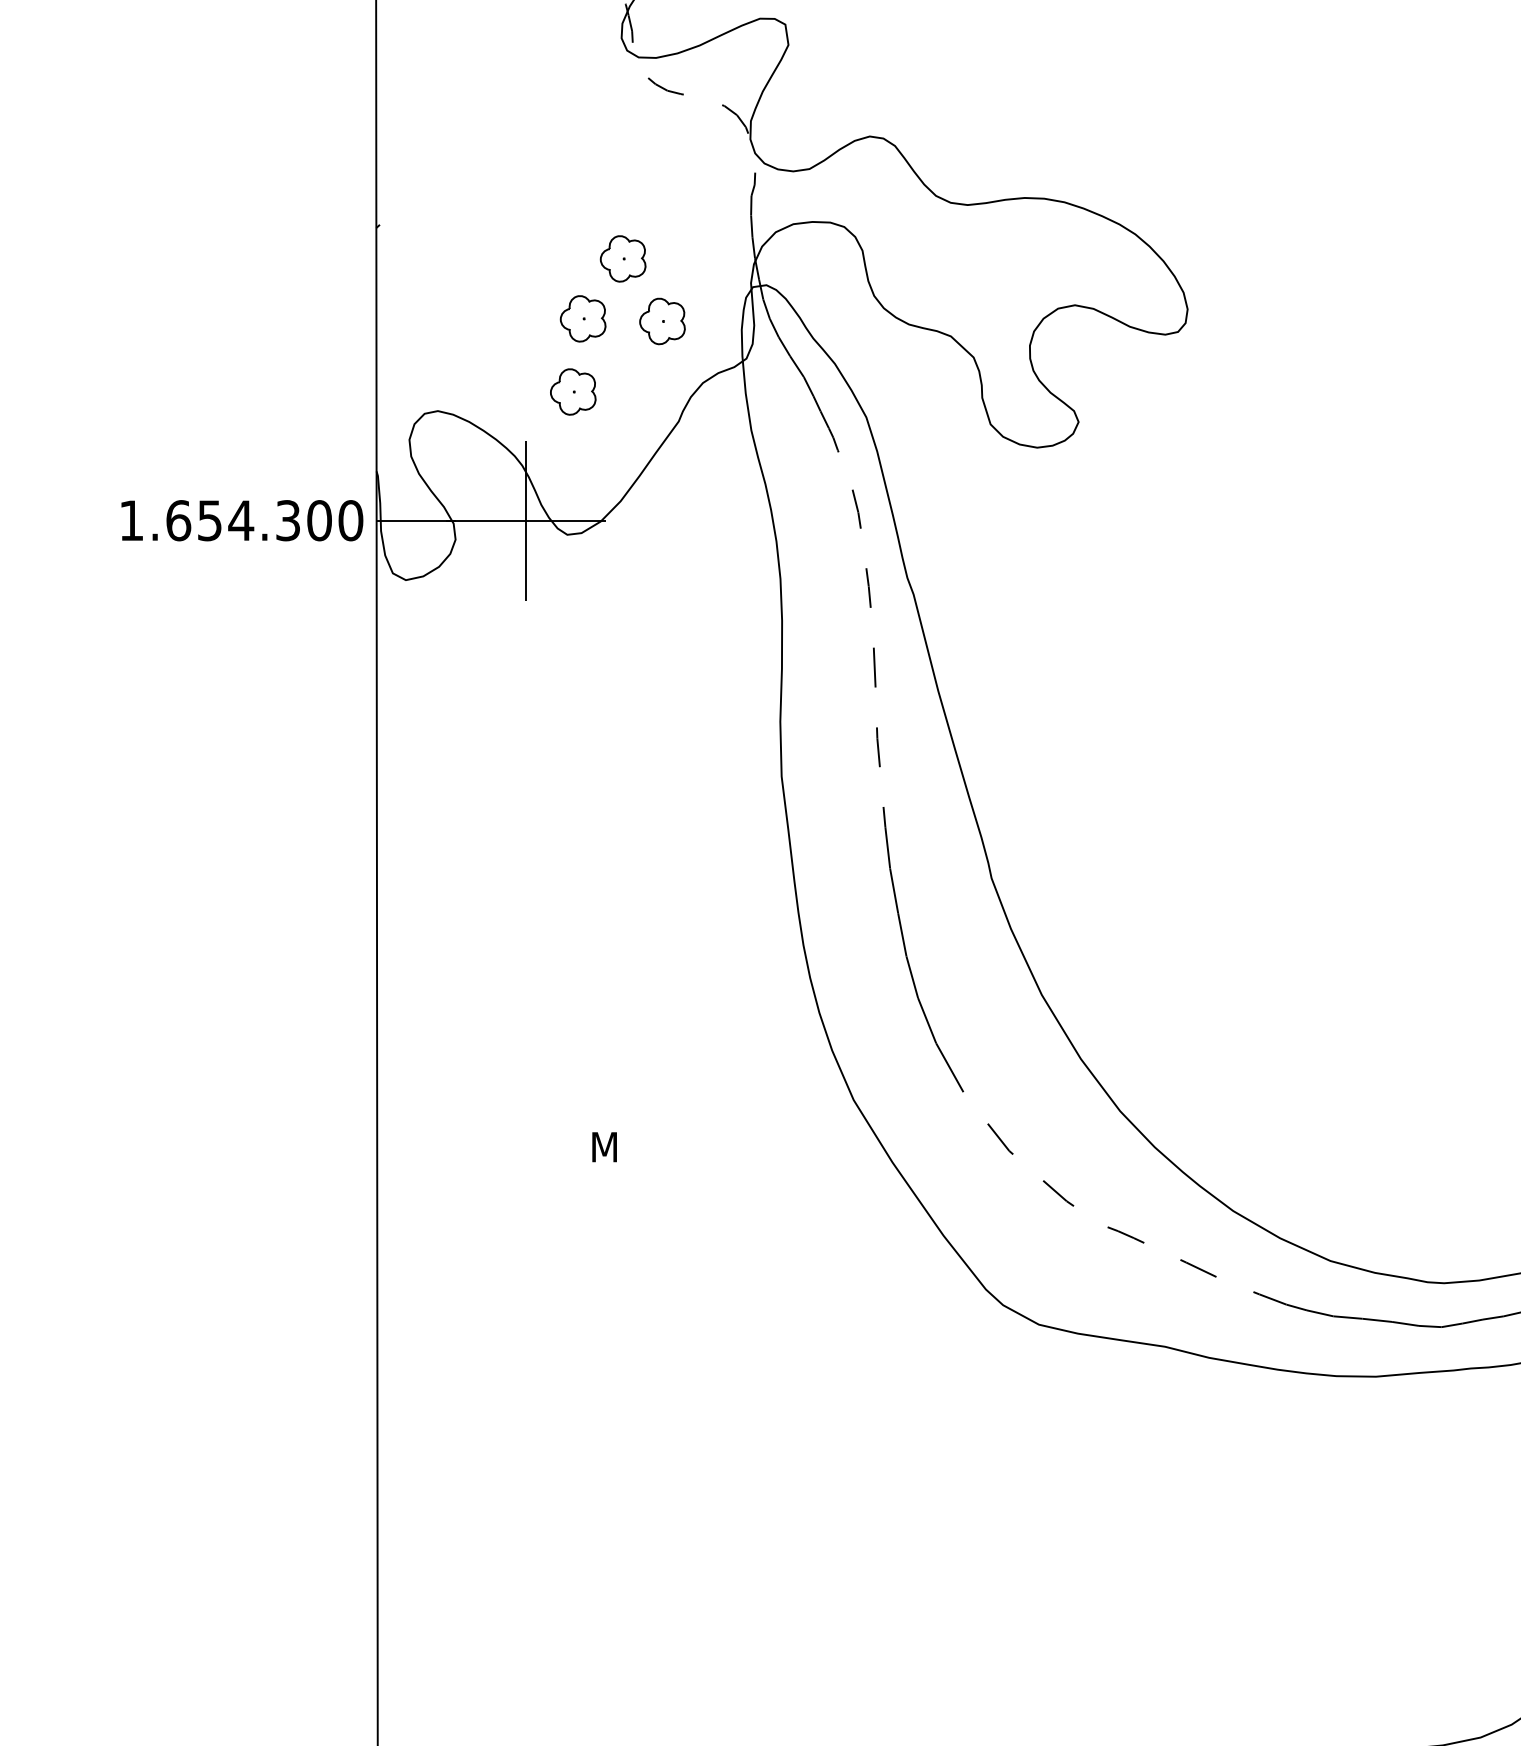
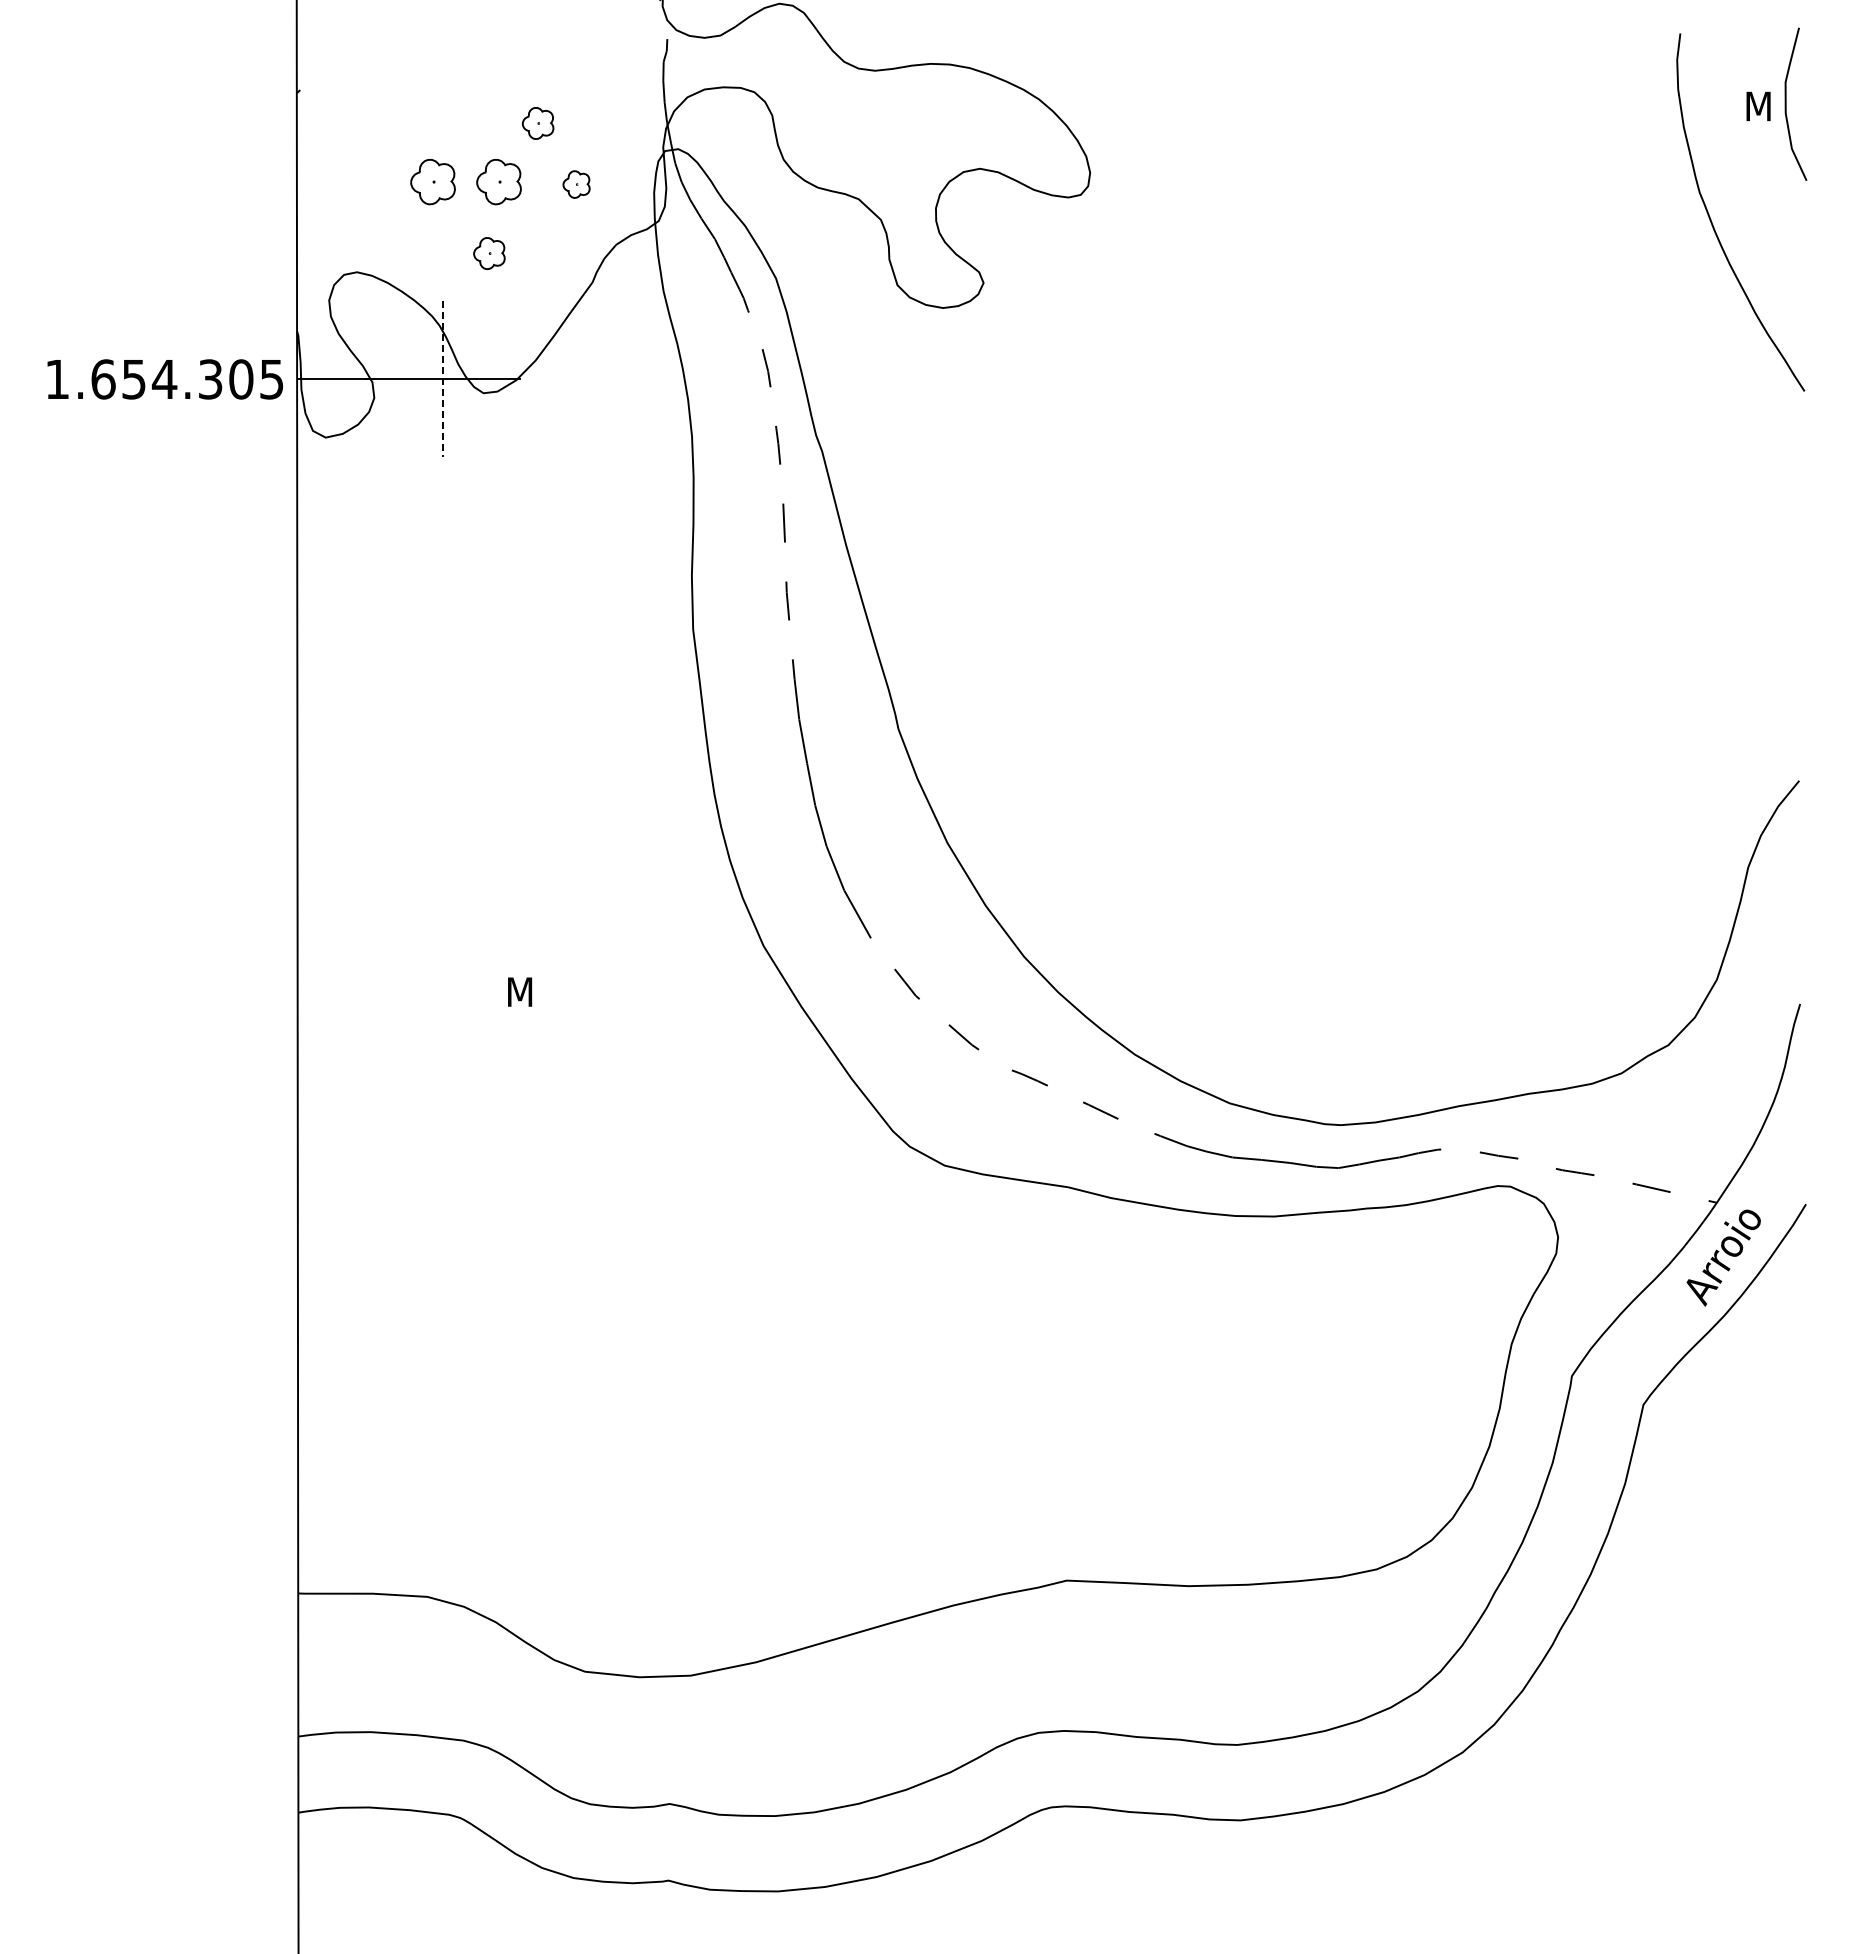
part: (622, 258) -> (537, 123), size x0.7
part: (515, 319) -> (432, 182), added
part: (662, 321) -> (576, 184), size x0.6
part: (573, 391) -> (489, 253), size x0.7
text: (351, 520) -> (272, 379), 1.654.300 -> 1.654.305
line: (525, 520) -> (442, 379), solid -> dashed

